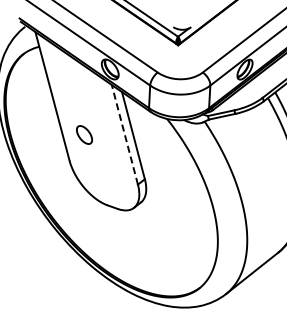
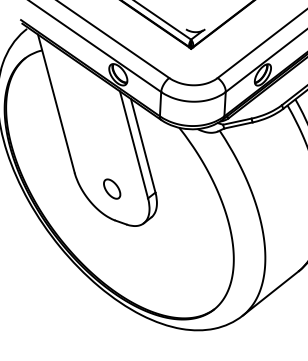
part: (84, 134) -> (112, 188), moved
line: (124, 134) -> (133, 144), dashed -> solid

